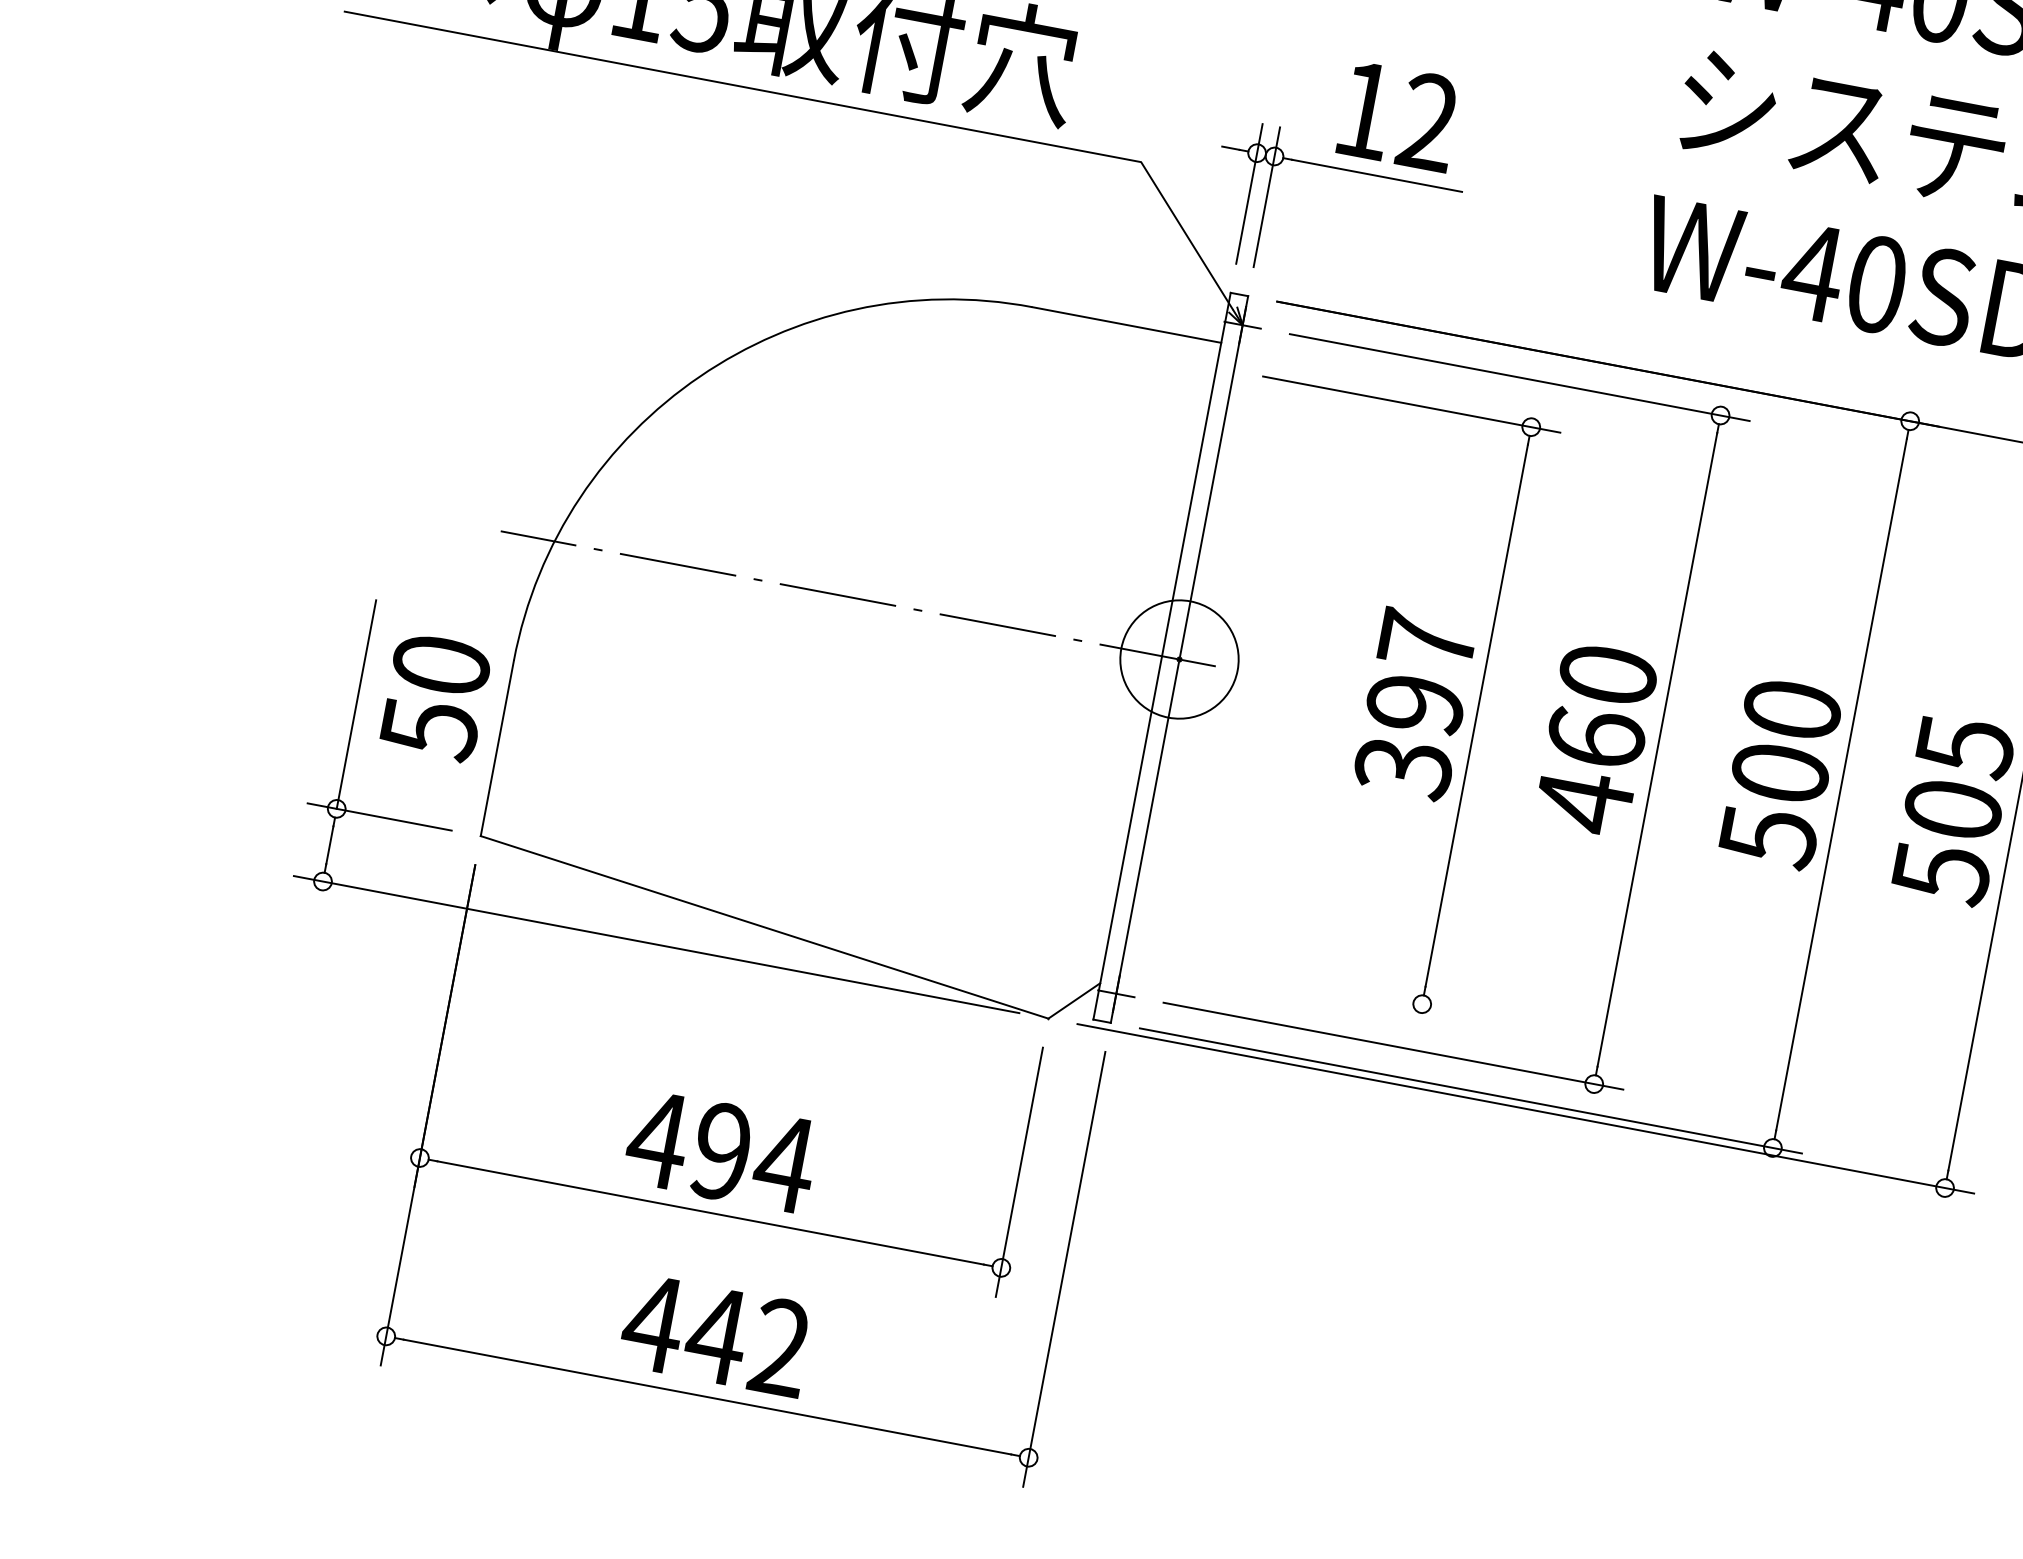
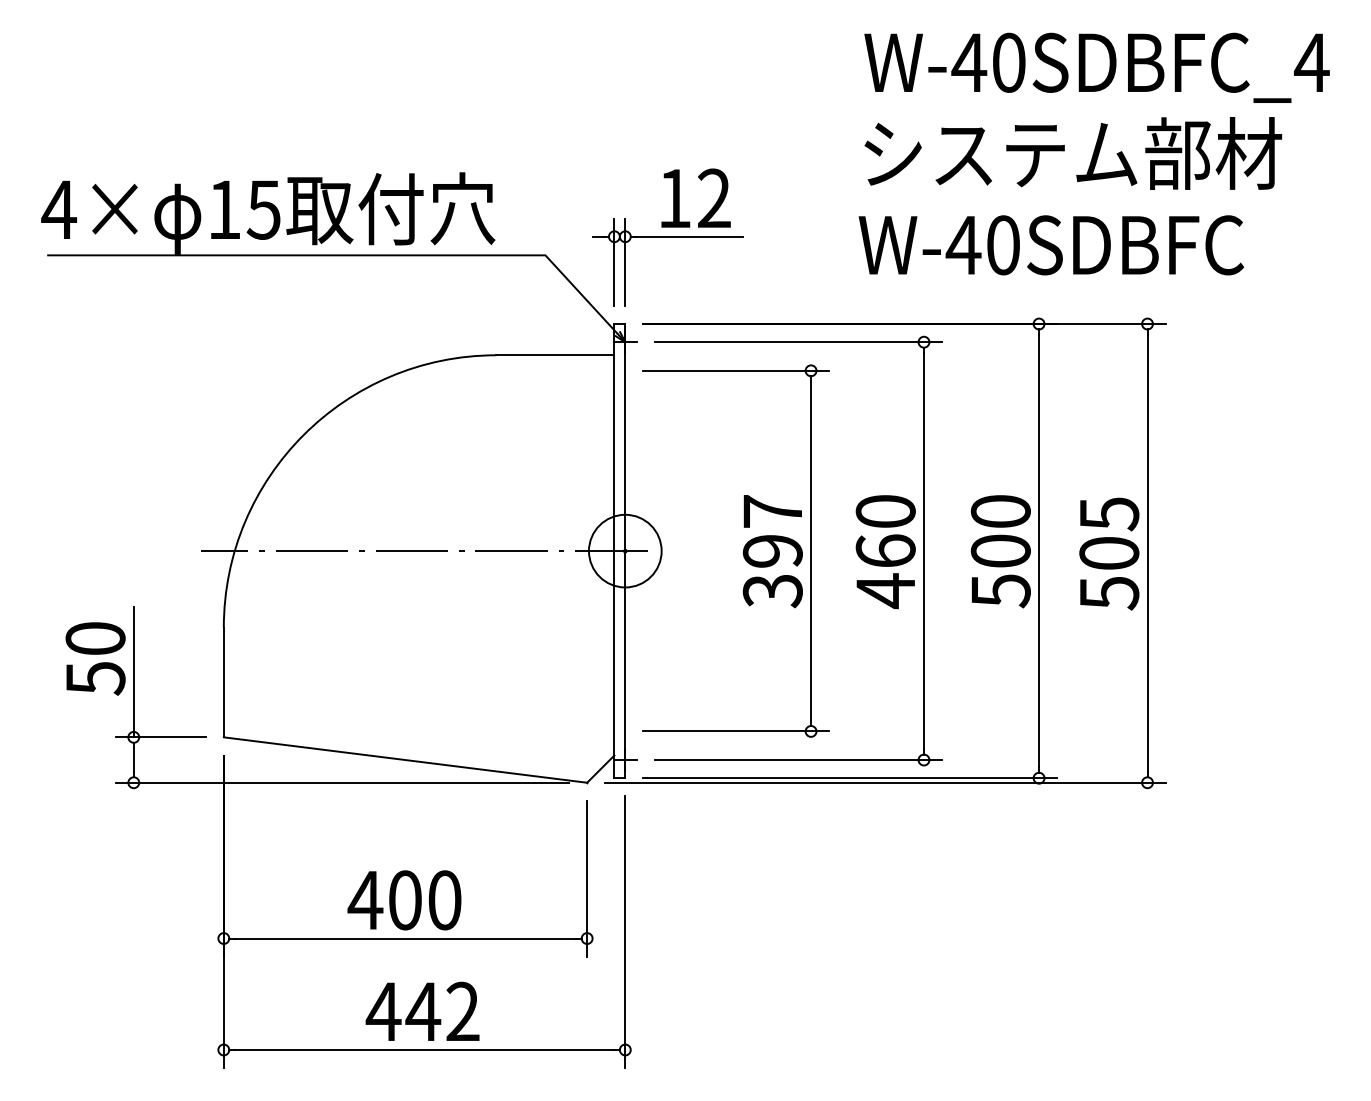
text: (435, 696) -> (95, 658), moved
line: (1302, 981) -> (736, 731), added
text: (754, 1158) -> (425, 900), 494 -> 400

